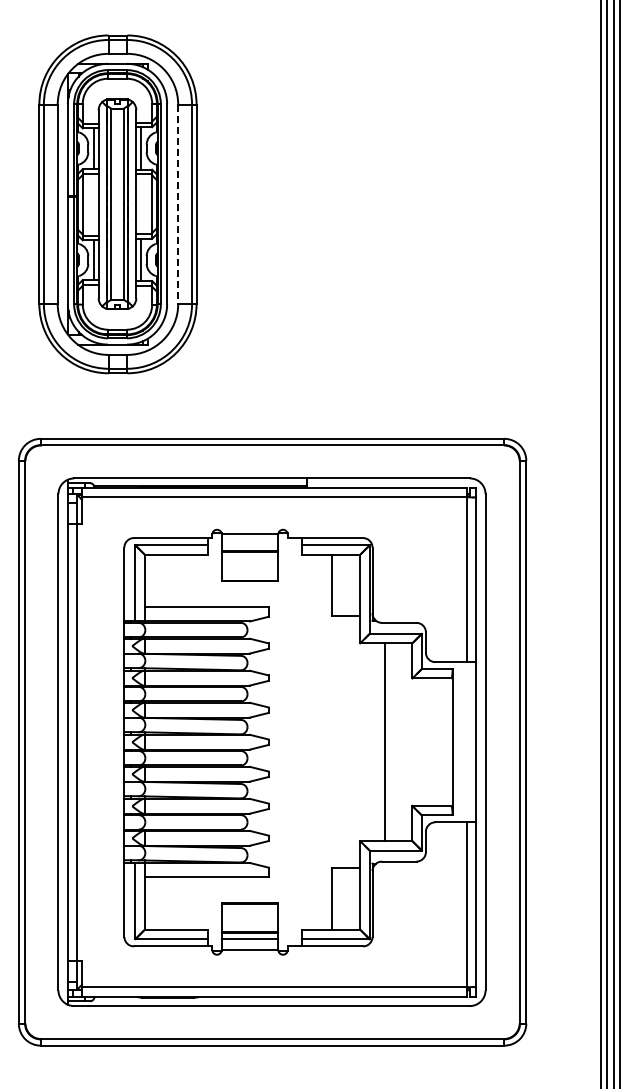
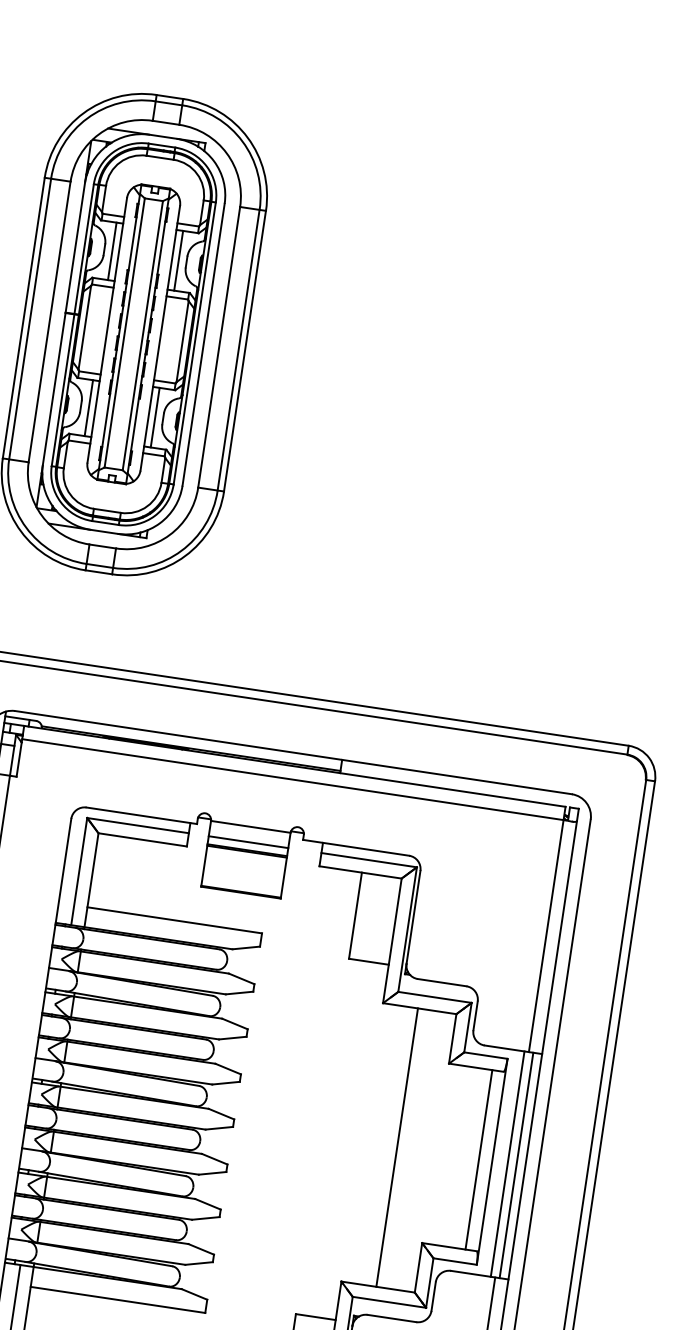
line: (178, 204) -> (219, 347), dashed -> solid
line: (249, 545) -> (247, 842), added
line: (443, 741) -> (479, 1158), added
line: (463, 742) -> (507, 1164), added
line: (469, 742) -> (515, 1165), added

